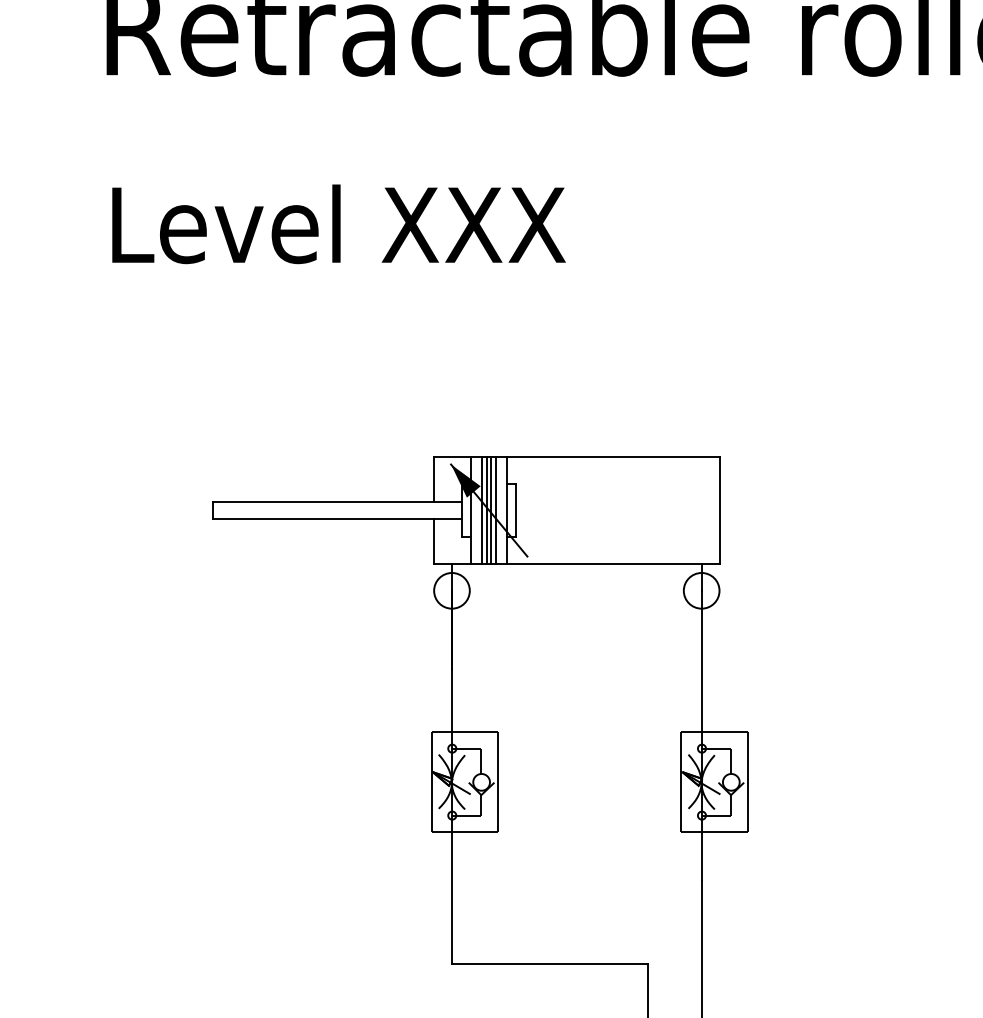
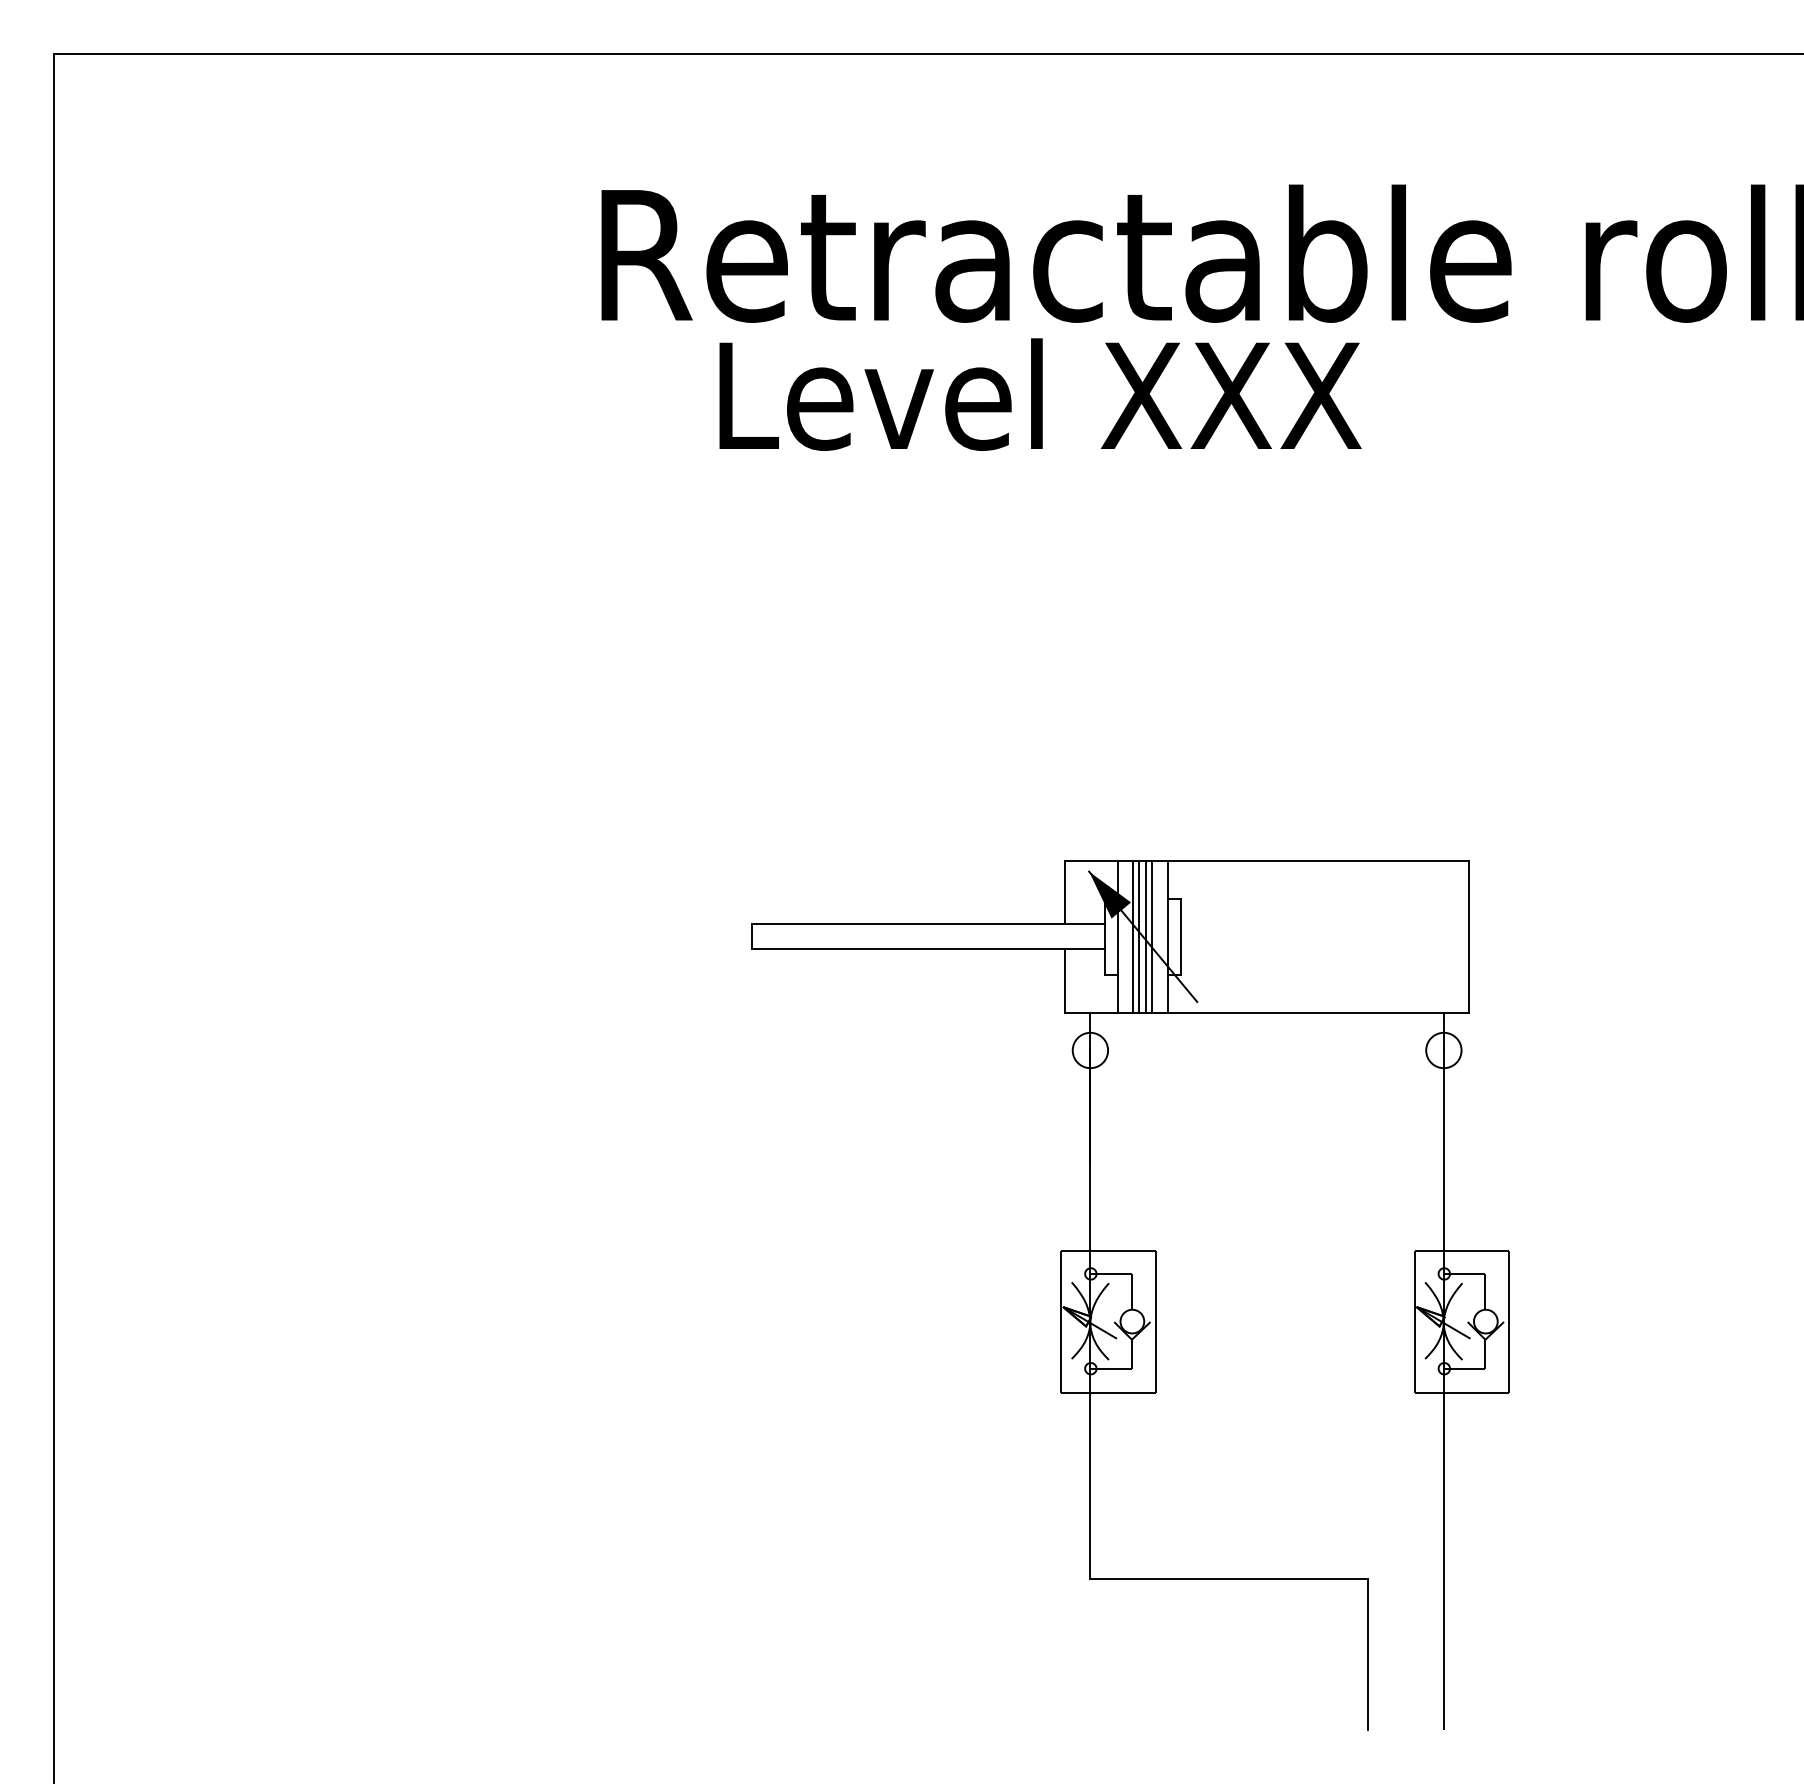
text: (339, 224) -> (1040, 394), moved
circle: (452, 590) -> (1090, 1050), size x0.7
circle: (701, 590) -> (1443, 1050), size x0.7

